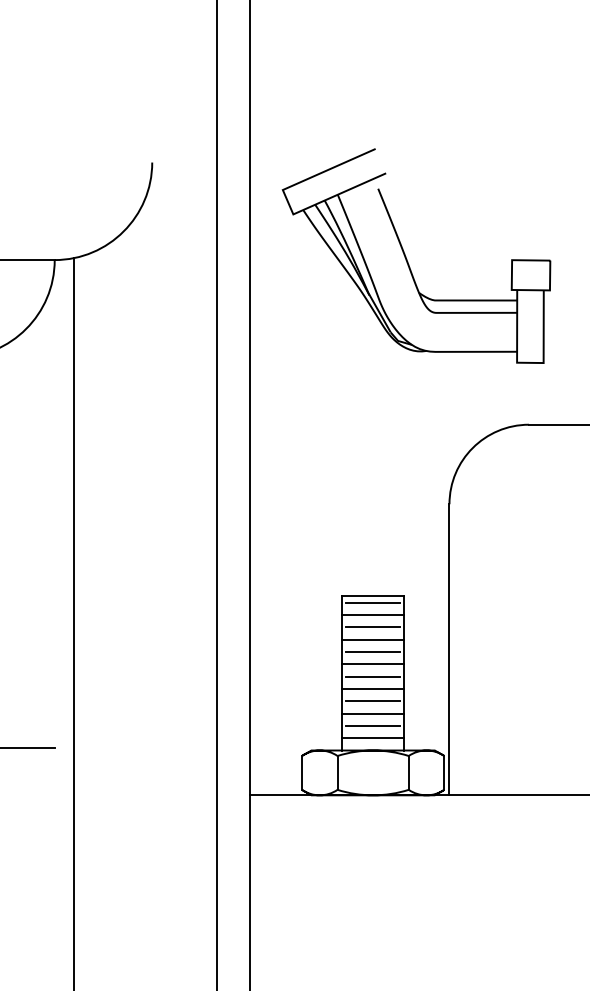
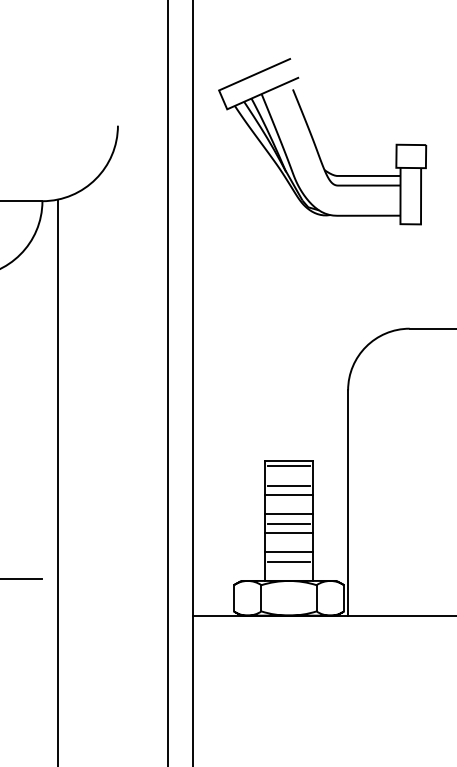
part: (407, 259) -> (315, 144), moved
line: (372, 614) -> (288, 475), removed
line: (373, 651) -> (289, 504), removed
line: (373, 701) -> (289, 543), removed
line: (372, 738) -> (288, 571), removed

